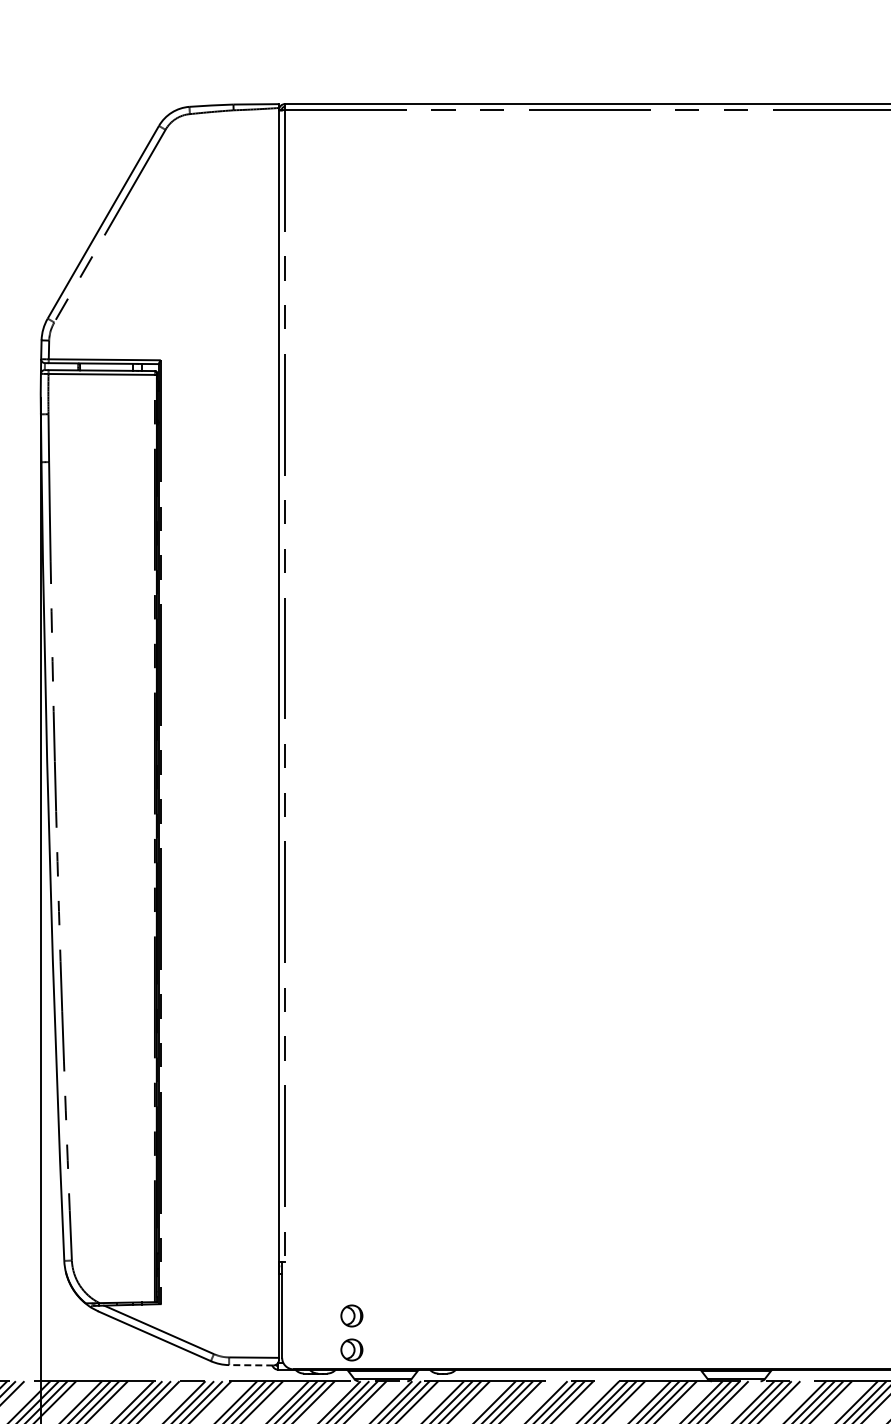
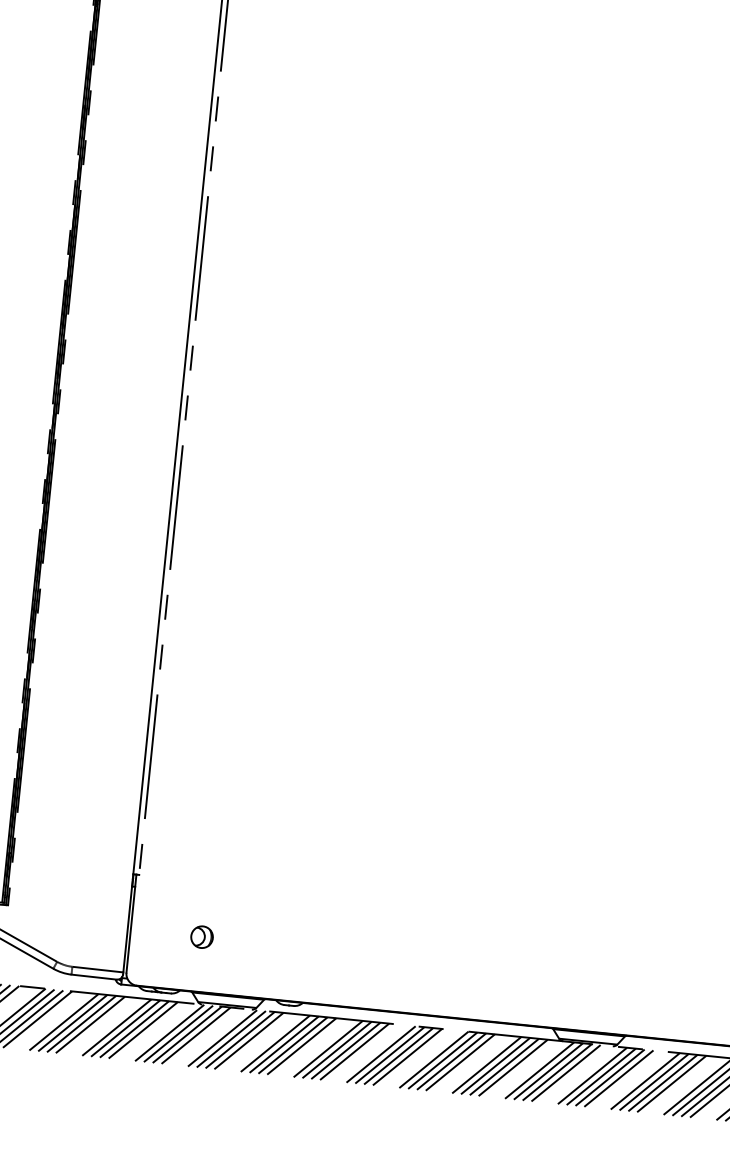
part: (351, 1349) -> (198, 971), removed
line: (250, 1365) -> (93, 977), dashed -> solid

